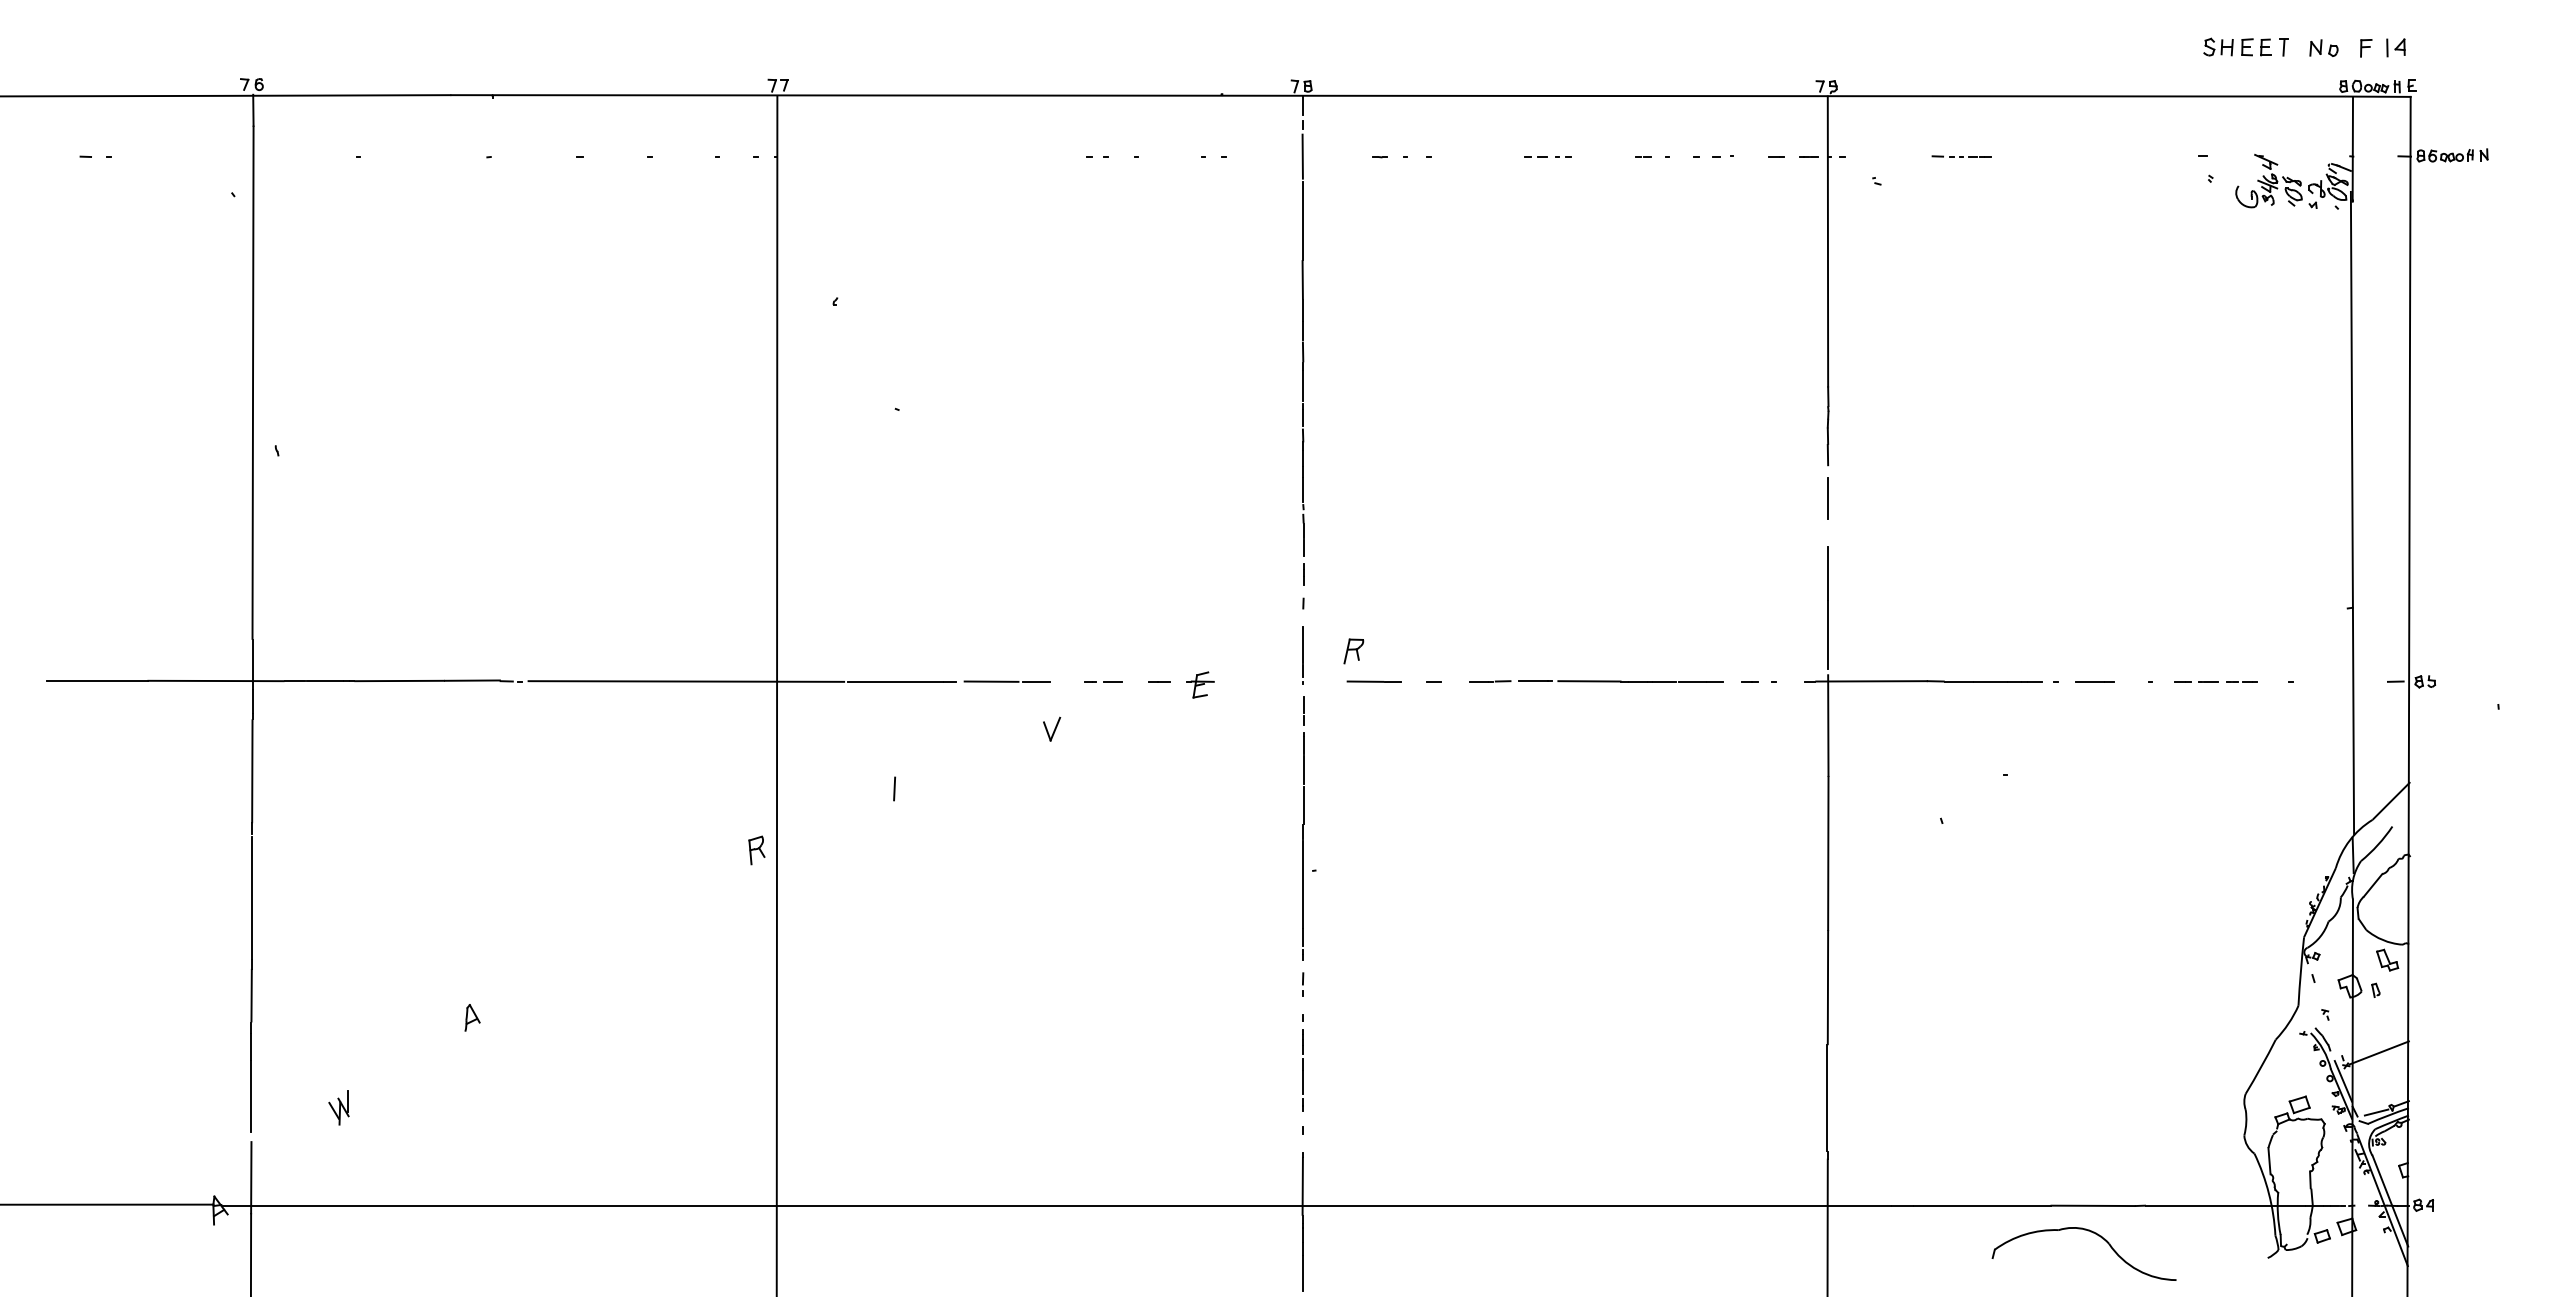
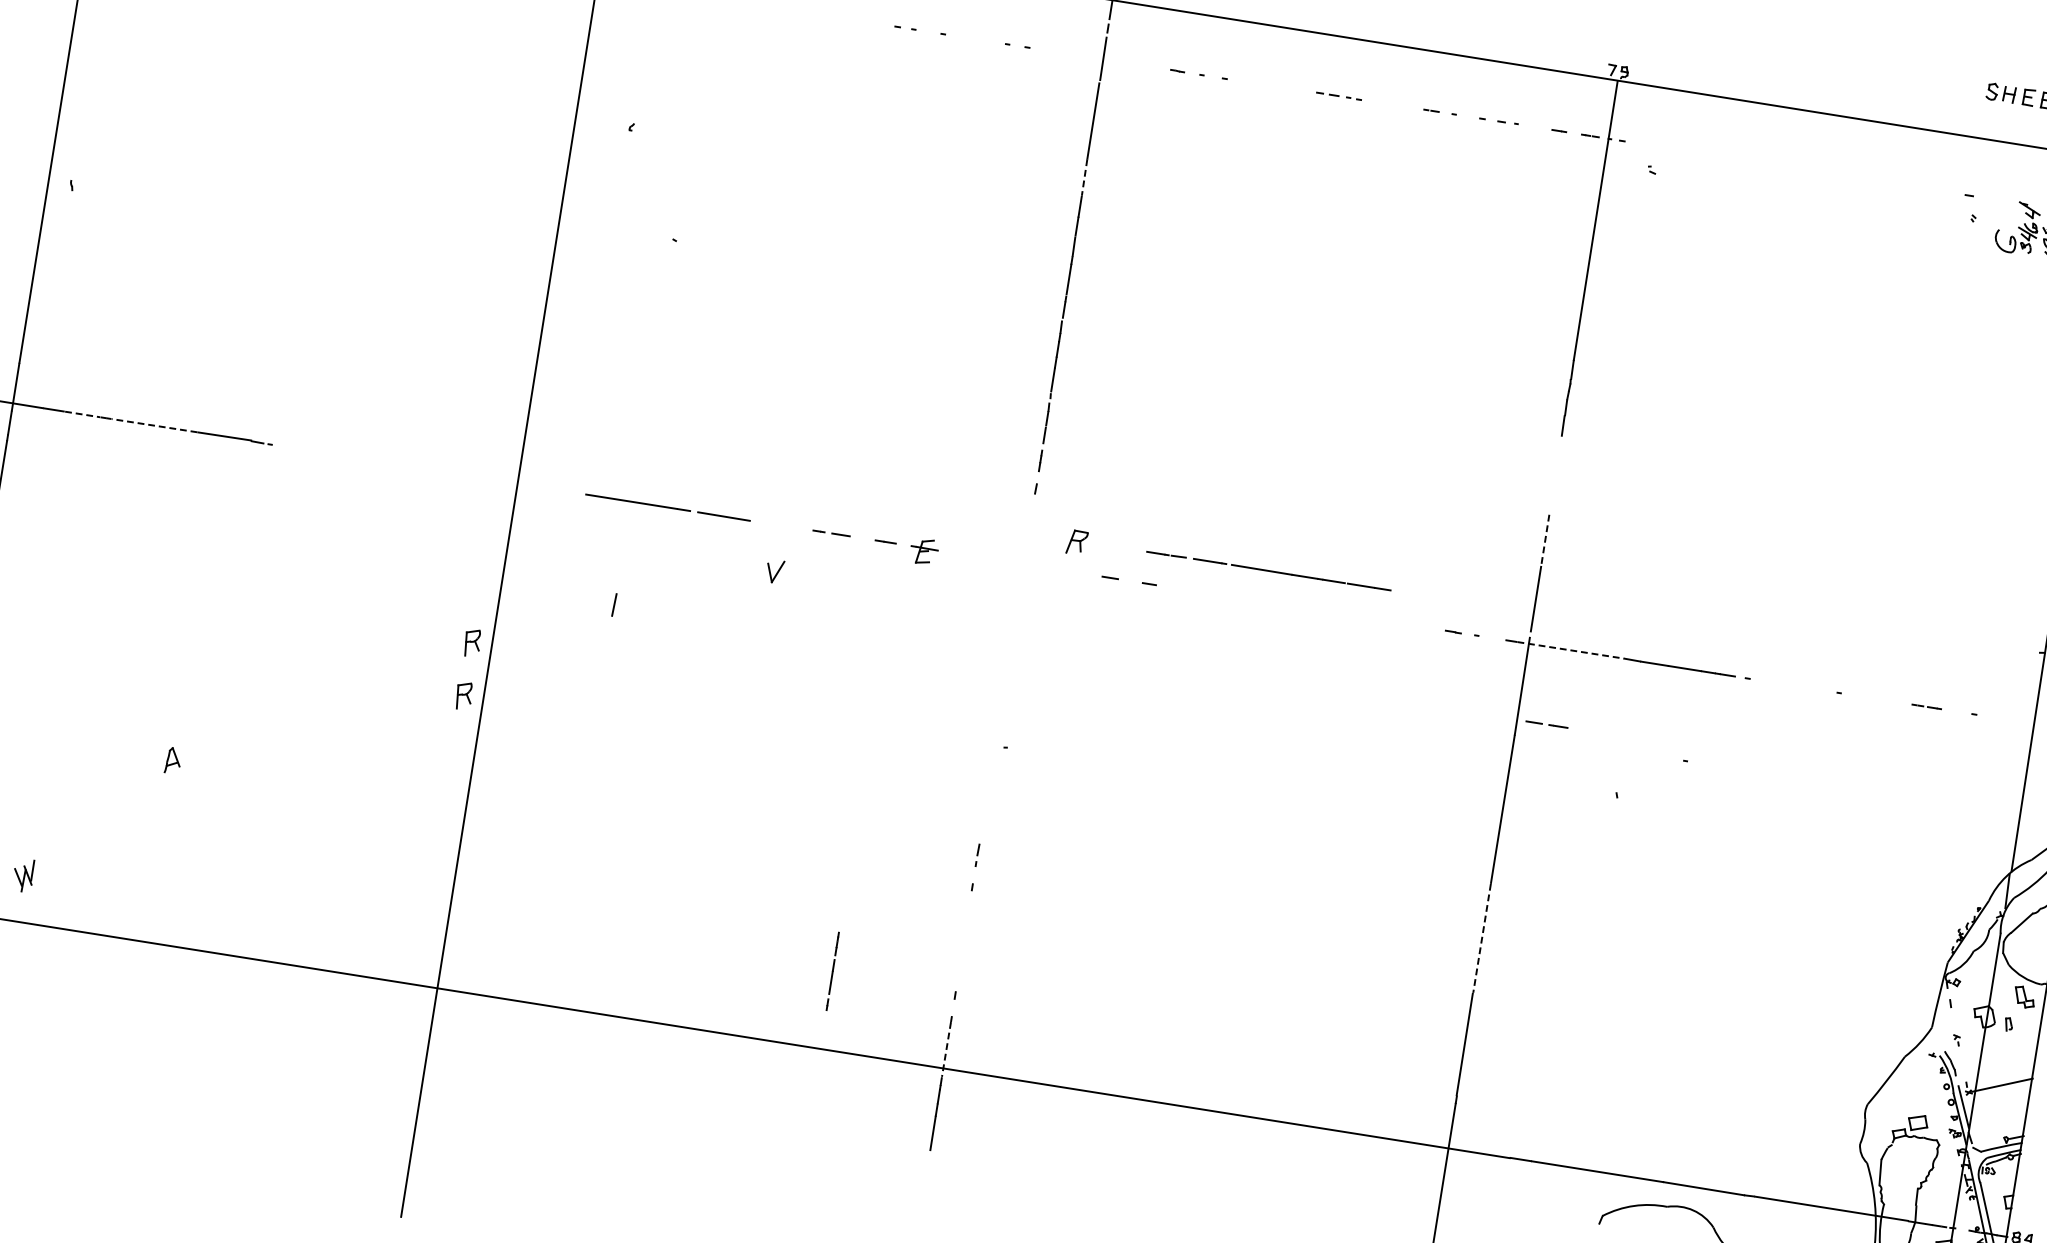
part: (1961, 156) -> (1737, 159), removed
line: (1302, 280) -> (1084, 177), solid -> dashed
line: (1828, 498) -> (1557, 467), removed
line: (1828, 573) -> (1545, 540), solid -> dashed
line: (1302, 655) -> (1027, 538), removed
line: (325, 681) -> (83, 414), solid -> dashed
line: (399, 681) -> (154, 426), solid -> dashed
line: (686, 681) -> (430, 469), removed
line: (1036, 681) -> (767, 523), removed
line: (1365, 681) -> (1083, 573), removed
line: (1596, 681) -> (1268, 571), moved
line: (1872, 681) -> (1571, 650), solid -> dashed
line: (2094, 681) -> (1785, 684), removed
line: (2198, 681) -> (1548, 724), moved
line: (1303, 828) -> (1001, 705), removed
part: (756, 905) -> (463, 696), added
line: (1827, 987) -> (1481, 938), solid -> dashed
line: (1302, 1070) -> (832, 971), moved
part: (338, 1107) -> (23, 874), moved
line: (2376, 1112) -> (1990, 1142), removed
line: (1302, 1186) -> (946, 1049), solid -> dashed

